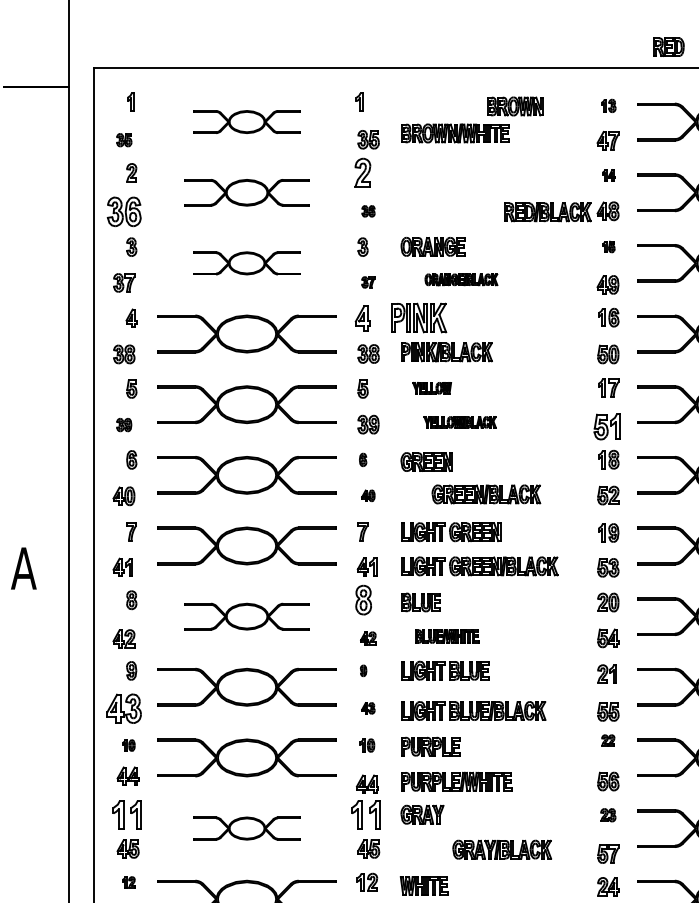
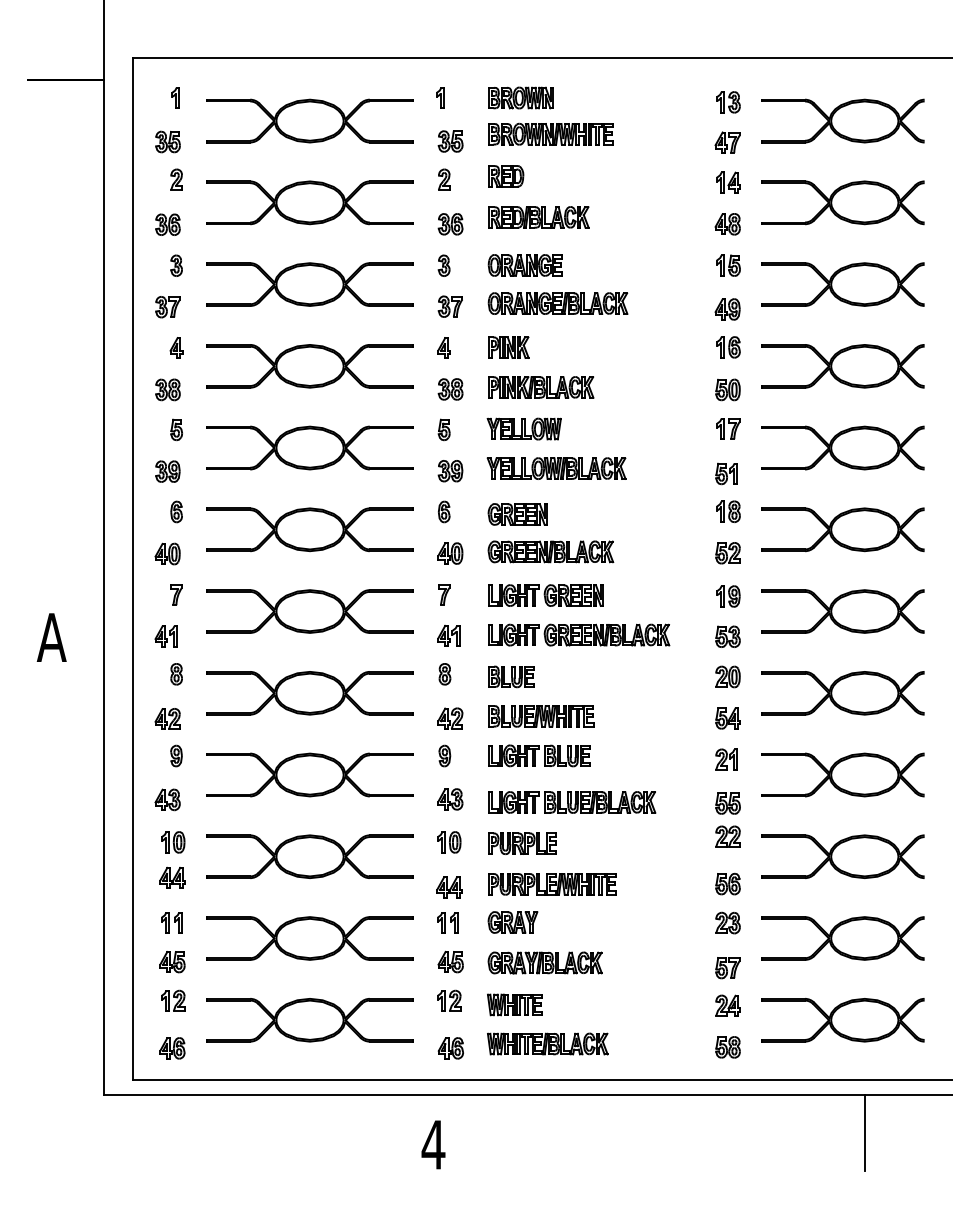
part: (669, 47) -> (506, 176), moved
part: (514, 106) -> (520, 97), moved
part: (608, 106) -> (728, 102), size x1.43
part: (246, 121) -> (309, 120), size x1.67
part: (123, 139) -> (167, 141), size x1.43
part: (363, 172) -> (444, 179), size x0.62
part: (608, 175) -> (728, 182), size x1.67
part: (246, 192) -> (309, 202), size x1.43
part: (123, 211) -> (167, 224), size x0.62
part: (368, 211) -> (450, 224), size x1.67
part: (547, 212) -> (538, 217), moved
part: (608, 246) -> (728, 265), size x1.67
part: (246, 263) -> (309, 284), size x1.67
part: (460, 279) -> (557, 303), size x1.67
part: (367, 282) -> (449, 306), size x1.67
part: (362, 317) -> (443, 347), size x0.71
part: (418, 317) -> (508, 347), size x0.62
part: (431, 387) -> (523, 428), size x1.67
part: (460, 422) -> (556, 468), size x1.67
part: (123, 424) -> (167, 471), size x1.43
part: (607, 426) -> (726, 473), size x0.71
part: (363, 459) -> (444, 511), size x1.43
part: (486, 494) -> (550, 551), moved
part: (368, 495) -> (450, 553), size x1.67
part: (363, 600) -> (444, 674), size x0.62
part: (246, 616) -> (309, 693), size x1.43
part: (447, 636) -> (541, 716), size x1.43
part: (368, 638) -> (450, 718), size x1.43
part: (363, 670) -> (444, 755), size x1.67
part: (123, 708) -> (167, 799), size x0.62
part: (368, 708) -> (450, 799), size x1.67
part: (607, 740) -> (727, 836), size x1.67
part: (129, 745) -> (173, 842), size x1.67
part: (367, 745) -> (449, 842), size x1.43
part: (127, 814) -> (171, 922), size x0.62
part: (365, 814) -> (447, 922), size x0.62
part: (607, 814) -> (727, 922), size x1.43
part: (246, 828) -> (309, 938), size x1.67
part: (501, 849) -> (544, 962), moved
part: (129, 882) -> (173, 1000), size x1.67

